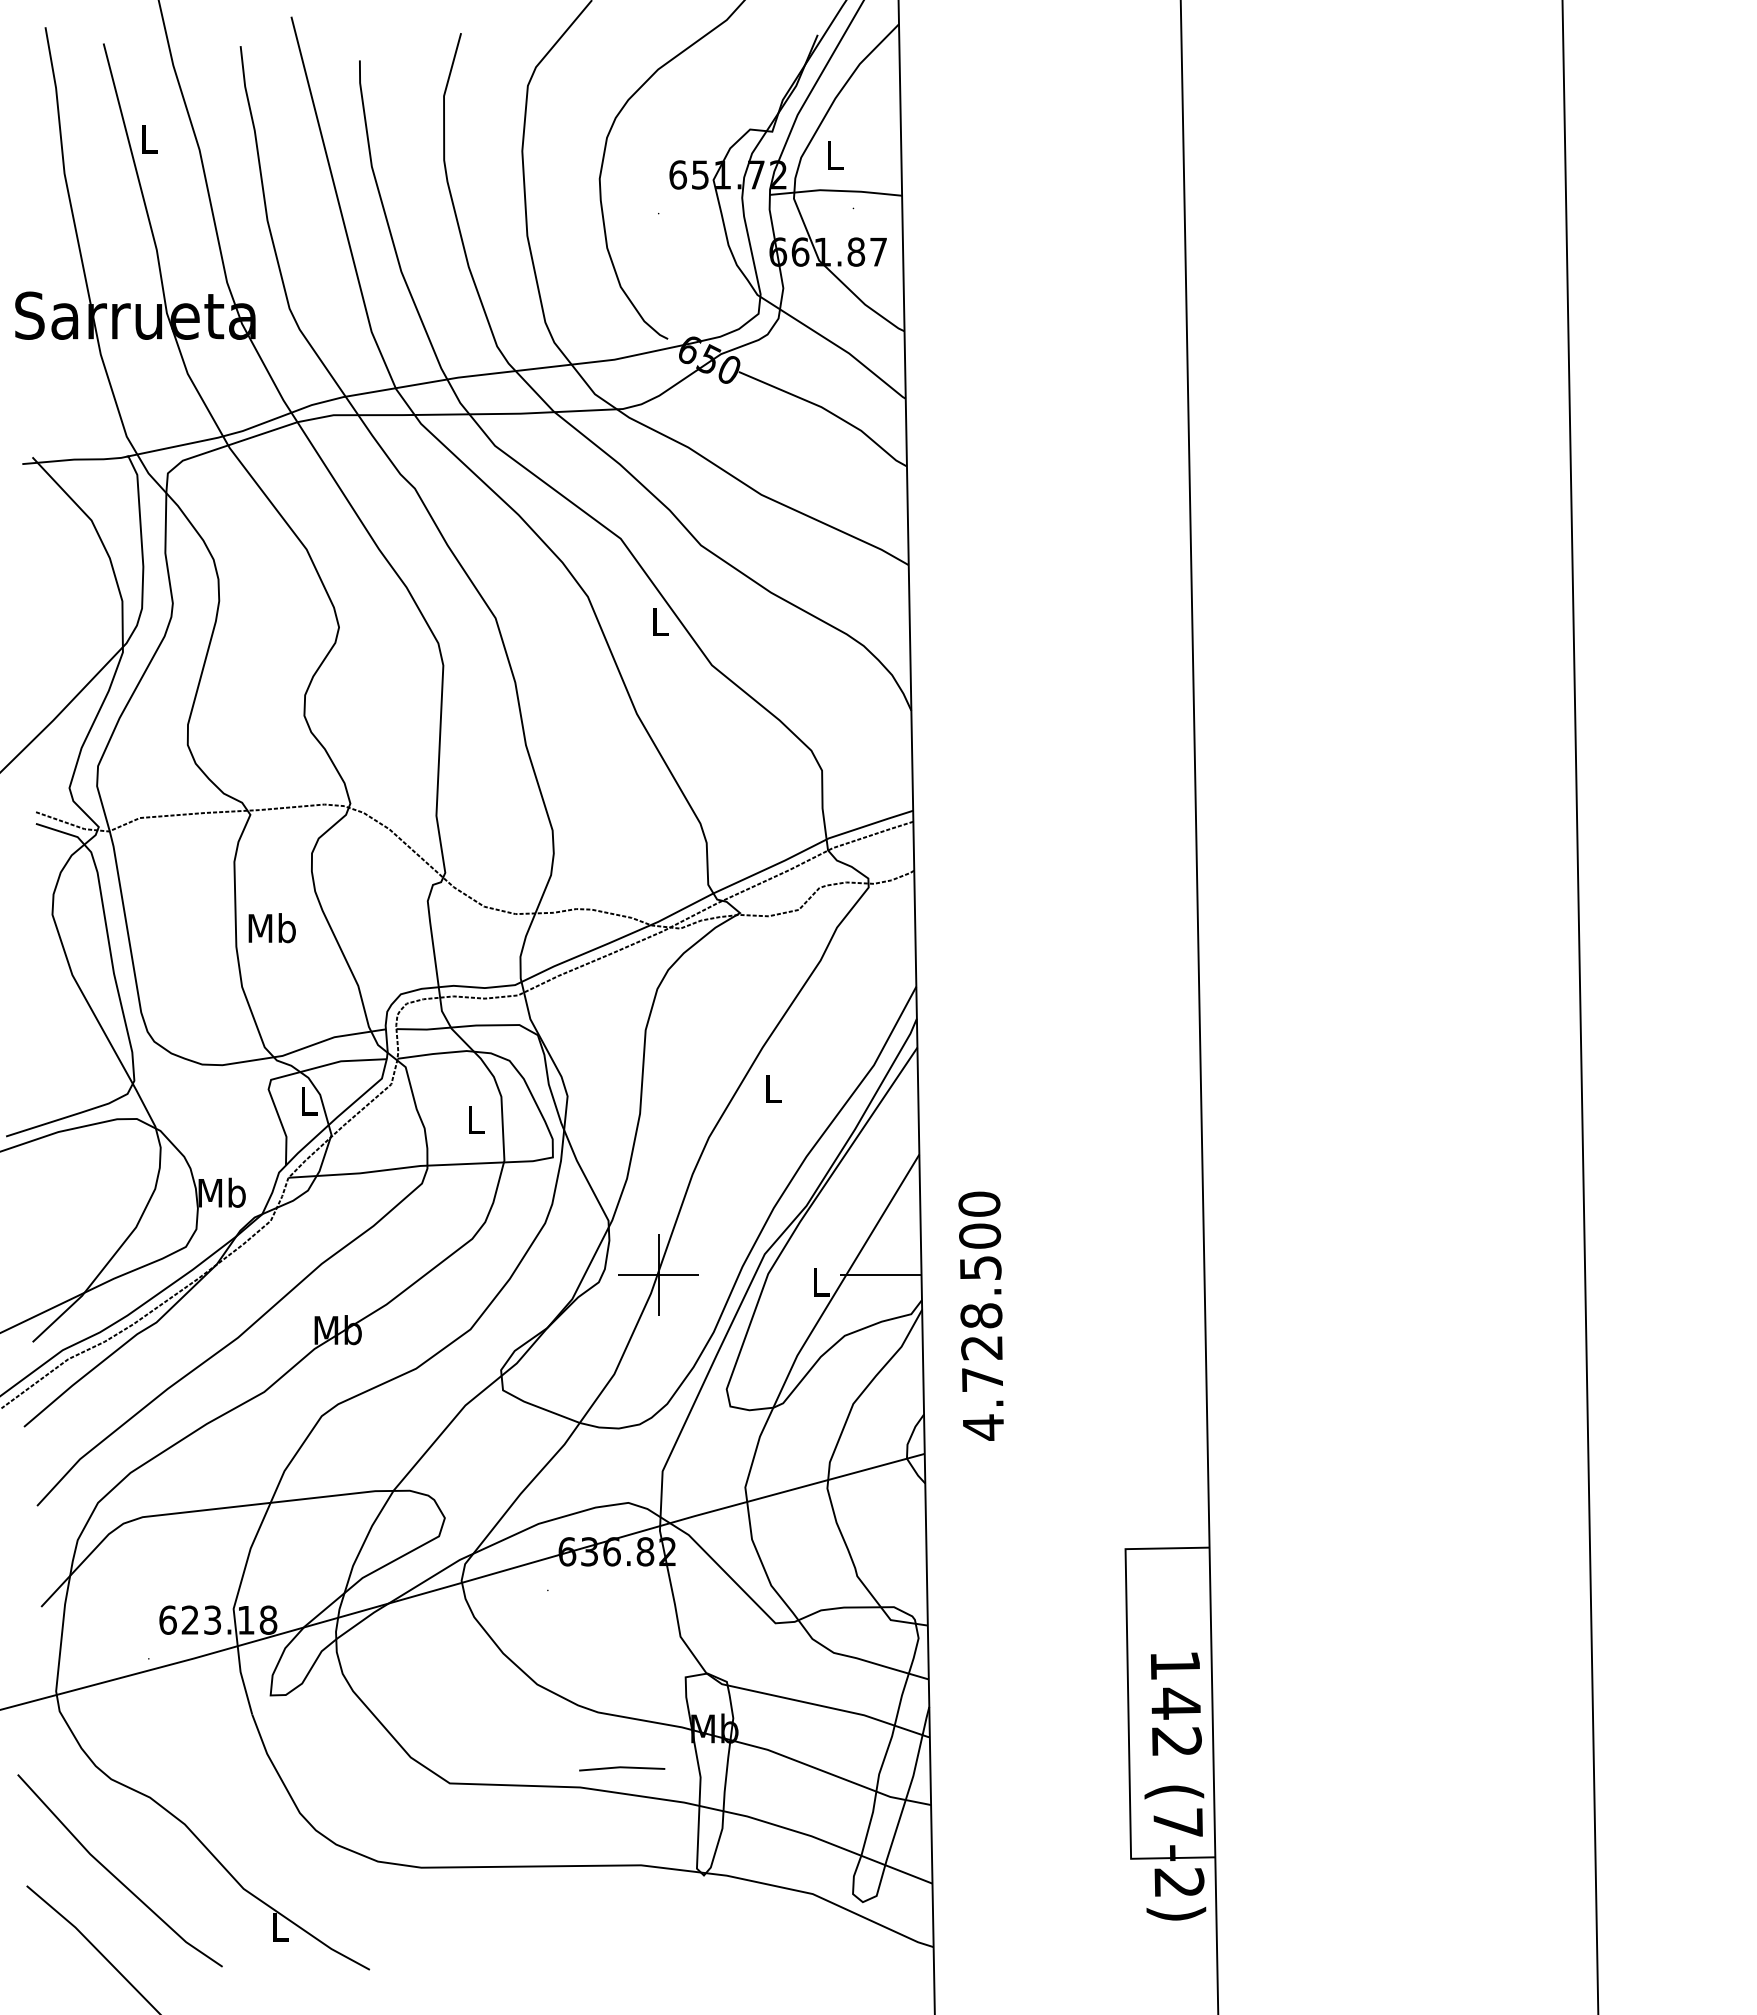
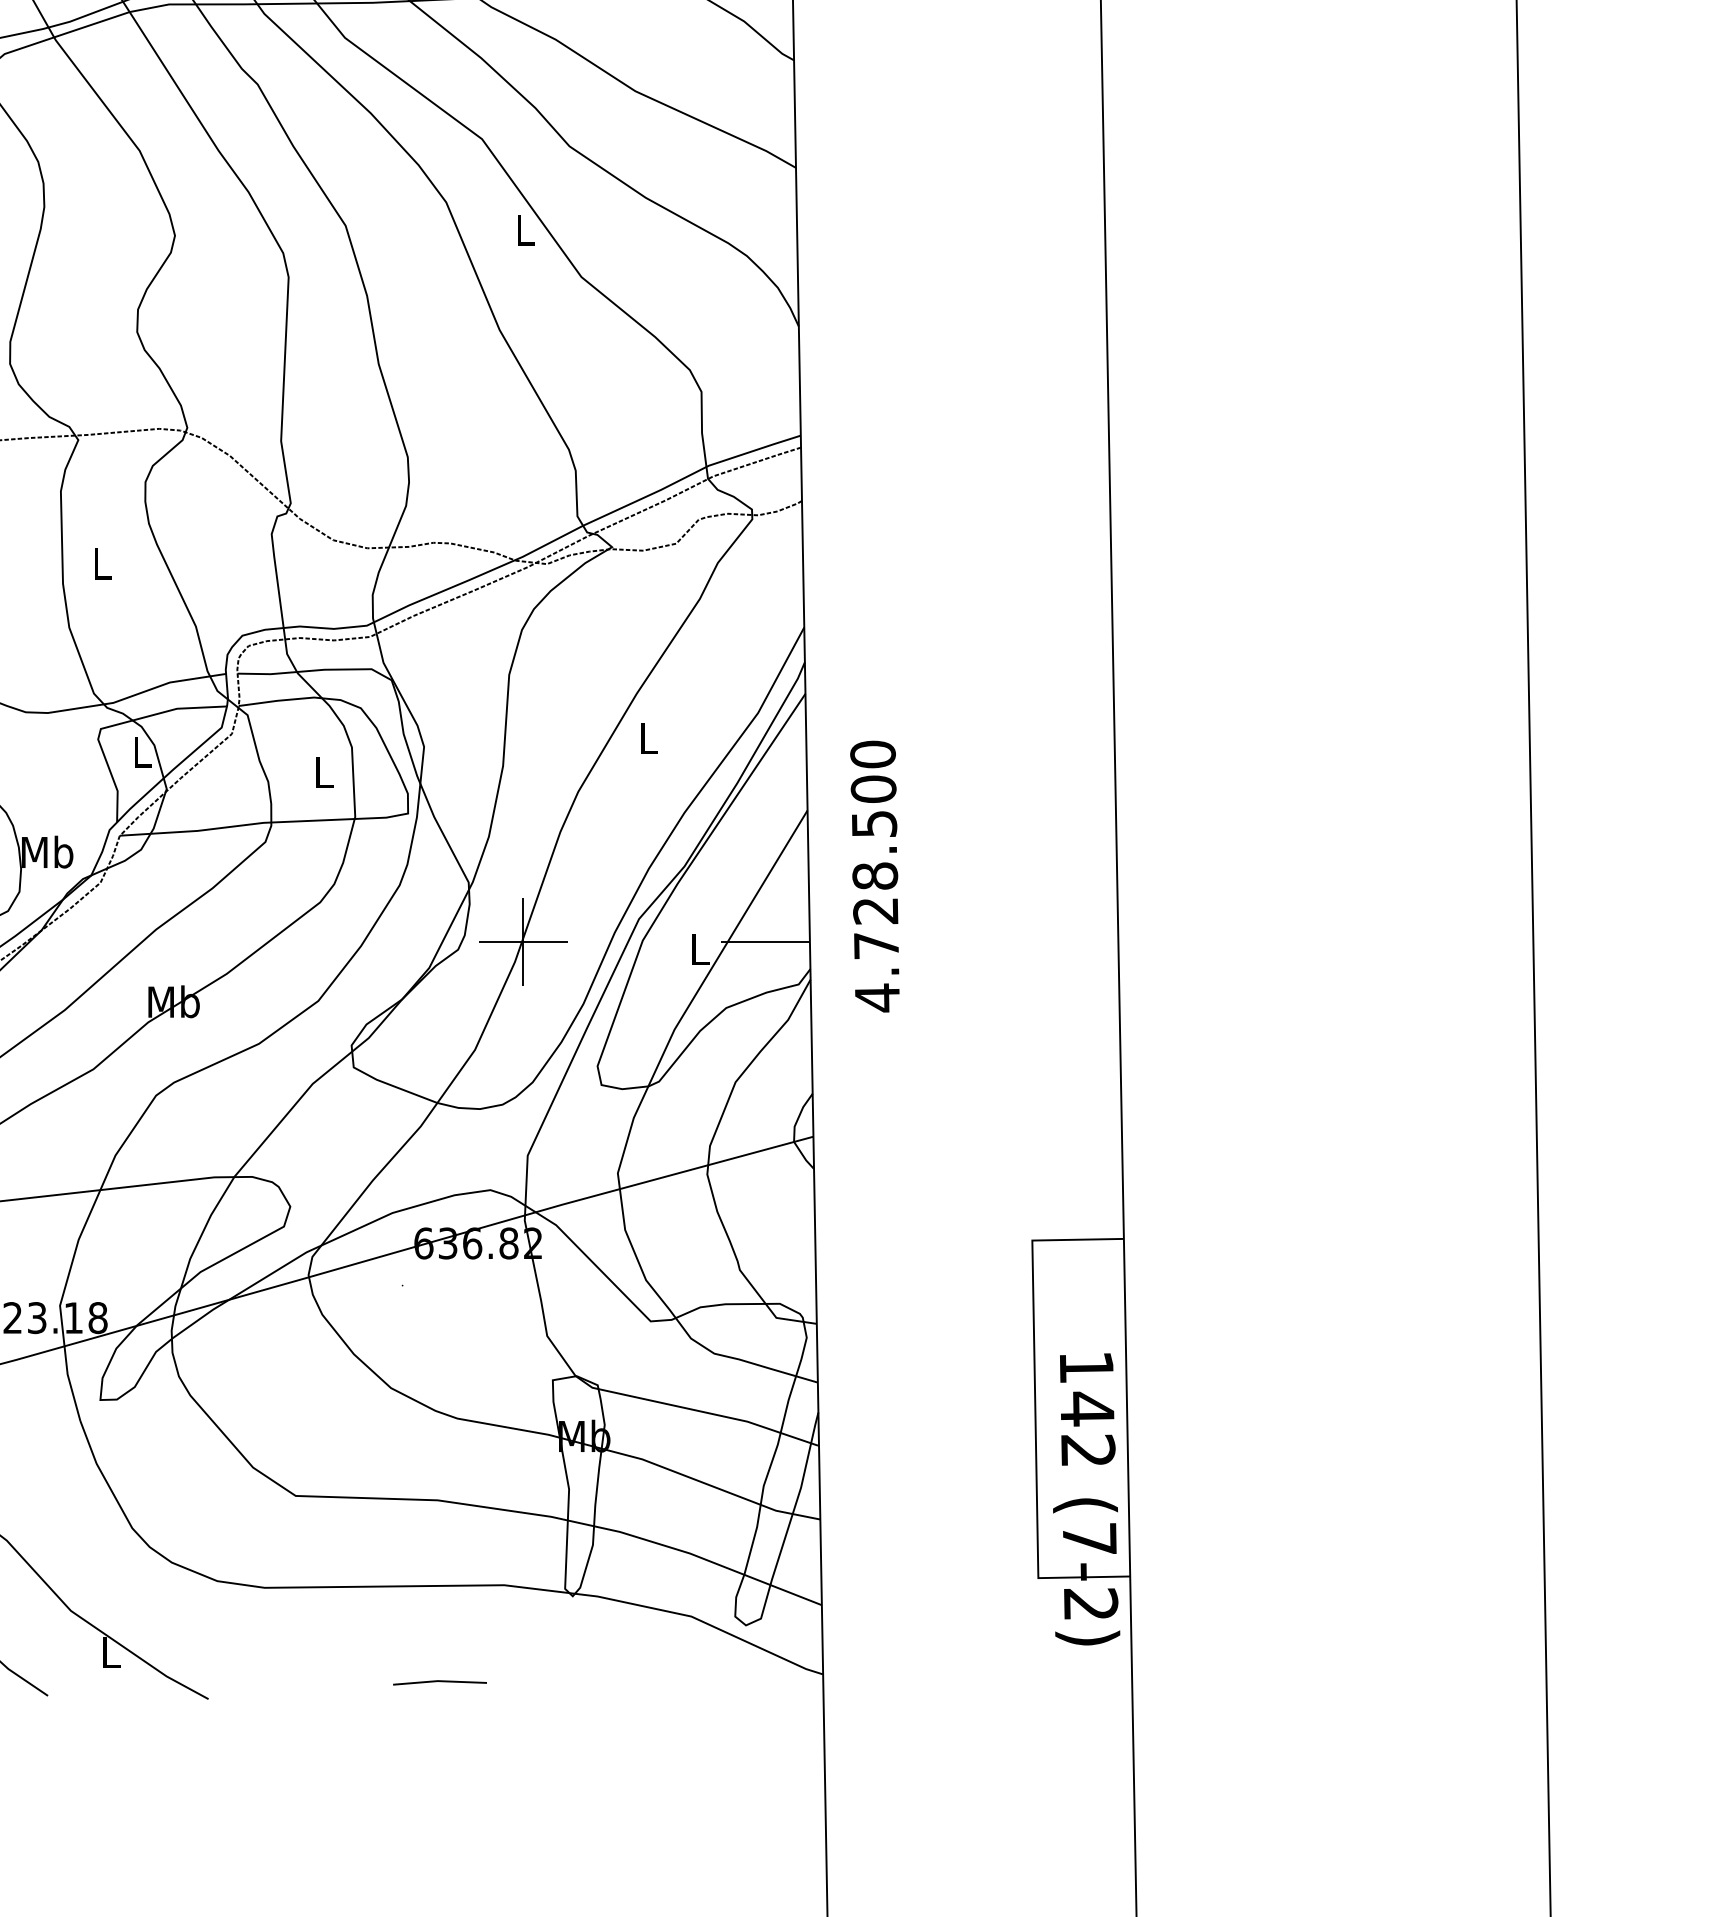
text: (271, 928) -> (101, 563), Mb -> L
text: (980, 1315) -> (874, 875), moved
line: (622, 1768) -> (440, 1682), moved

